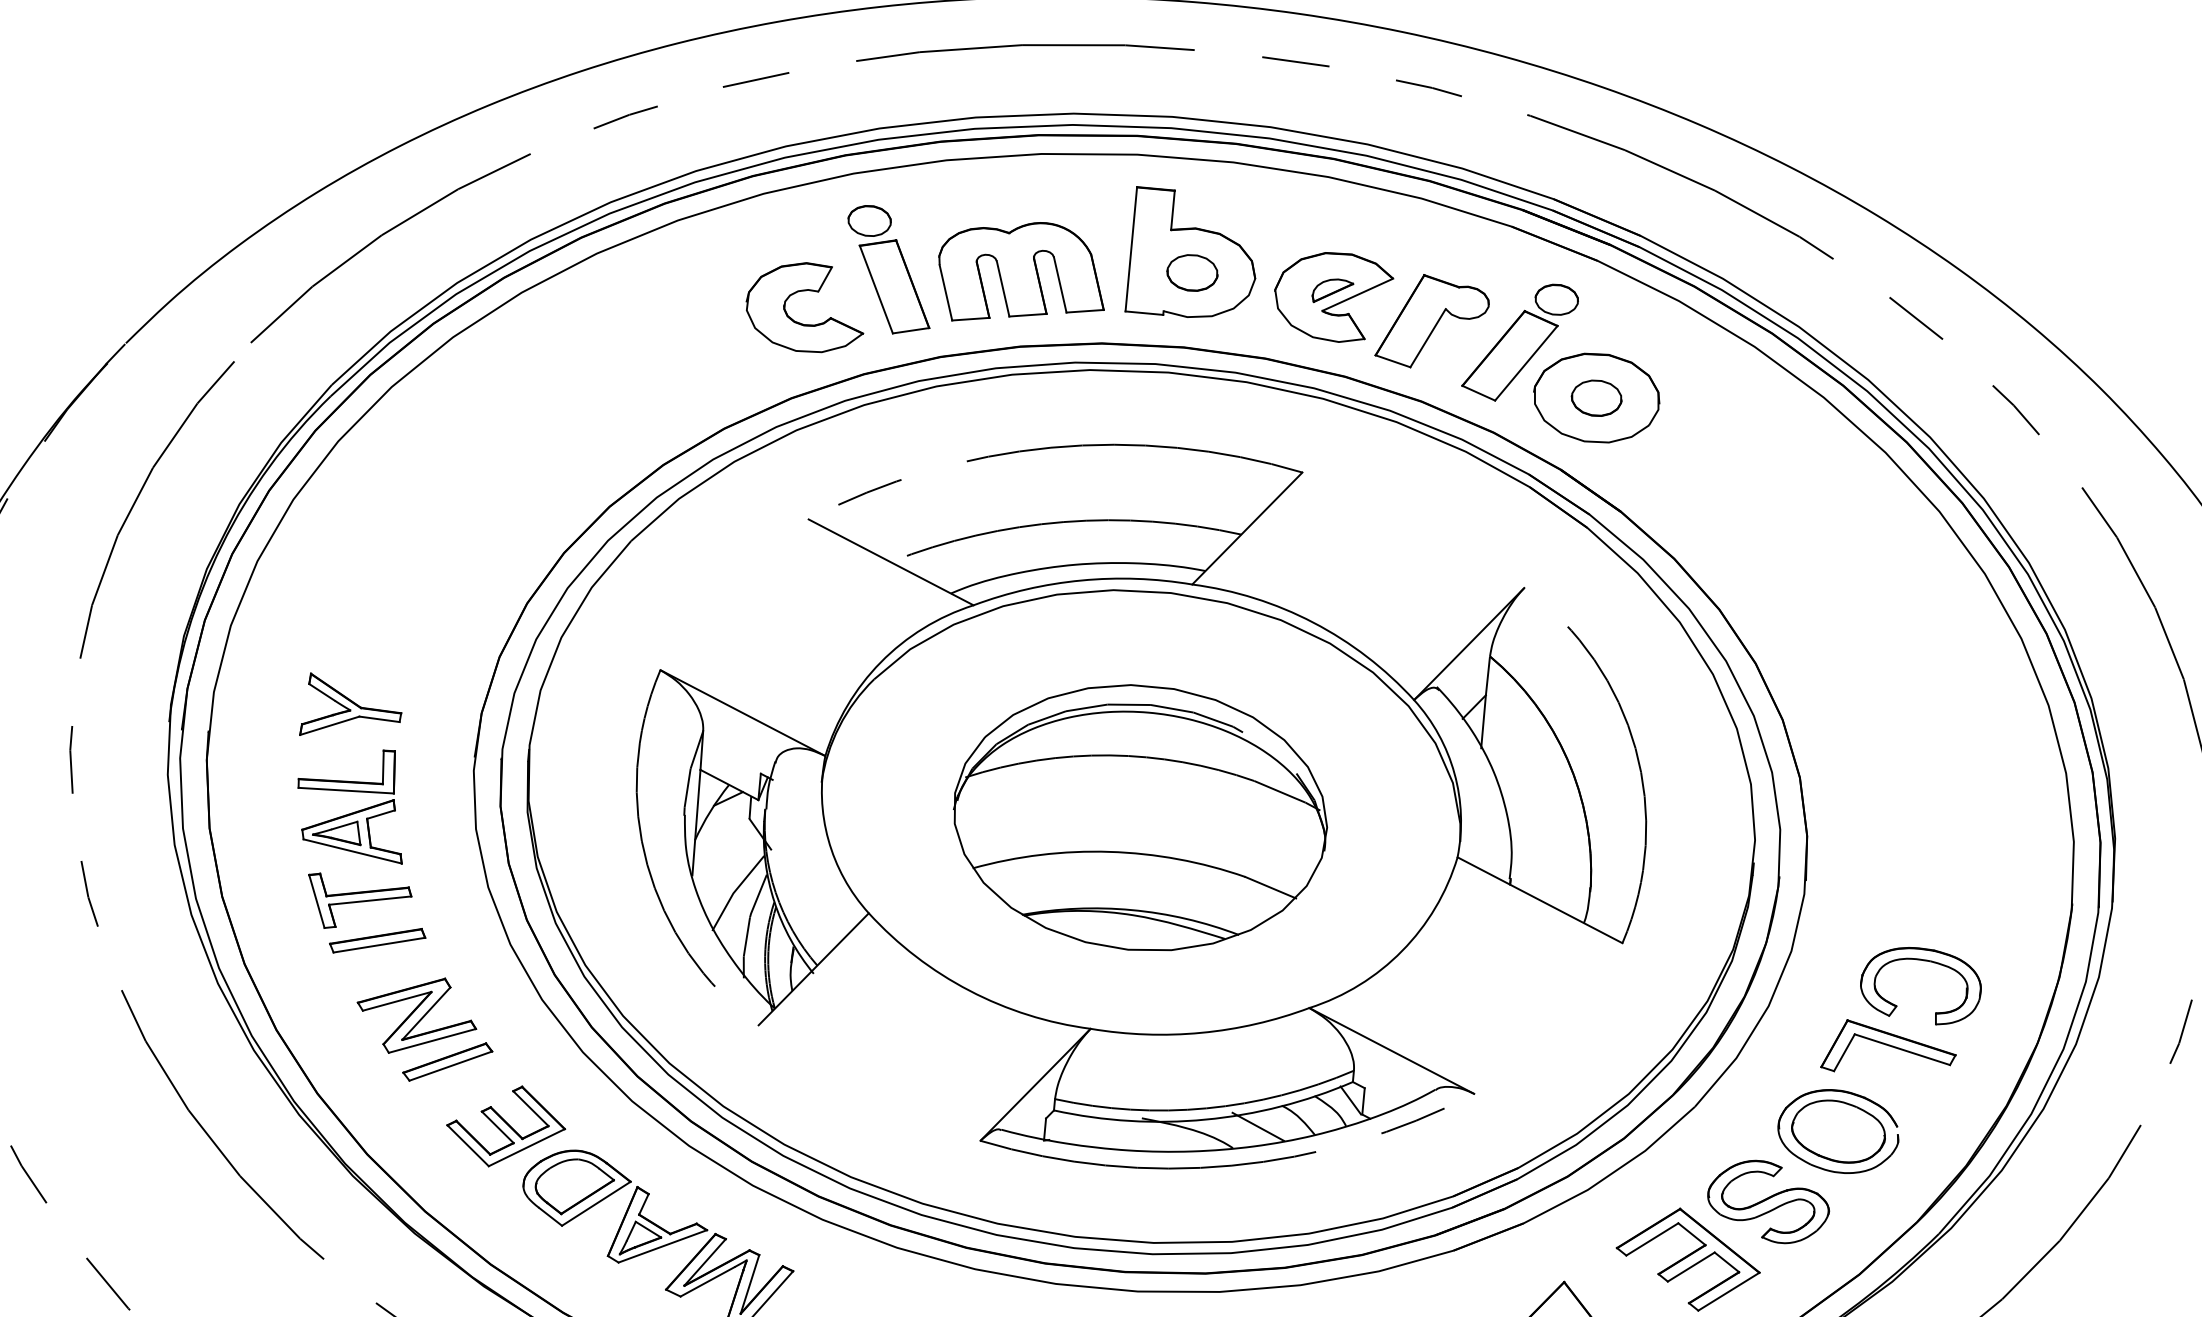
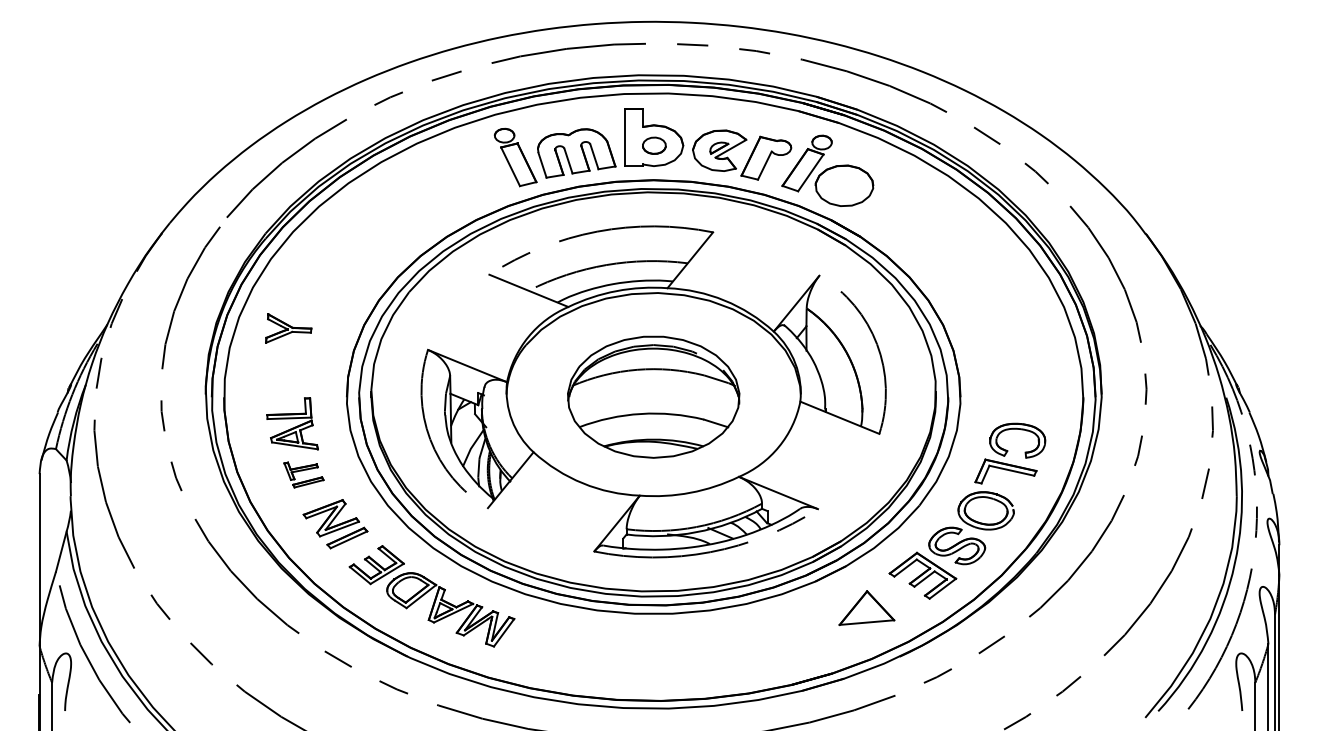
part: (803, 293) -> (477, 171), removed
part: (1596, 397) -> (844, 185), removed
part: (351, 708) -> (288, 328), moved
part: (365, 915) -> (303, 474), size x0.7

